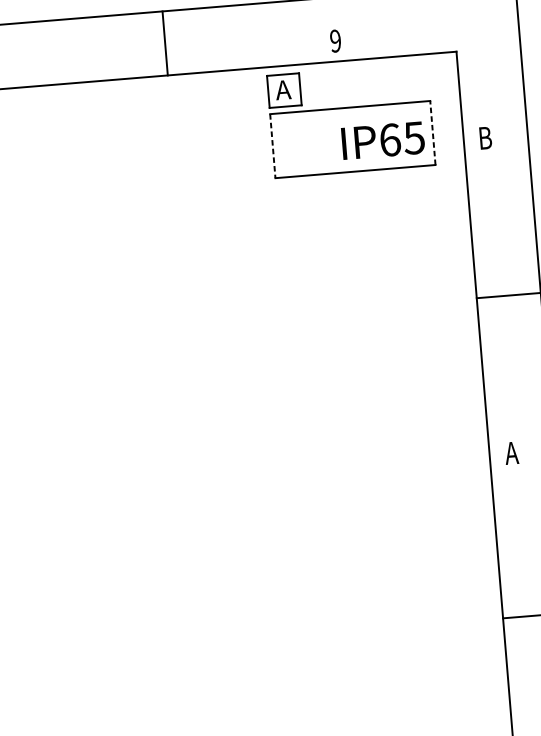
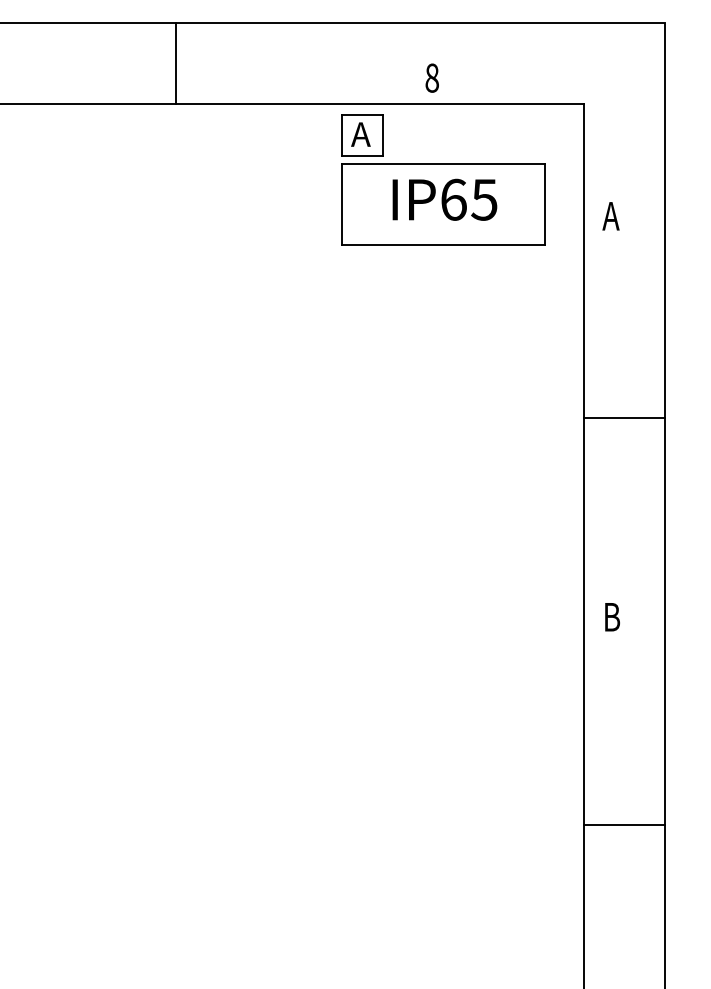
text: (335, 40) -> (431, 77), 9 -> 8
line: (165, 43) -> (176, 63), moved
line: (432, 133) -> (545, 204), dashed -> solid
text: (484, 138) -> (610, 216), B -> A
text: (382, 140) -> (444, 199), moved
line: (272, 146) -> (341, 204), dashed -> solid
text: (511, 453) -> (611, 617), A -> B

